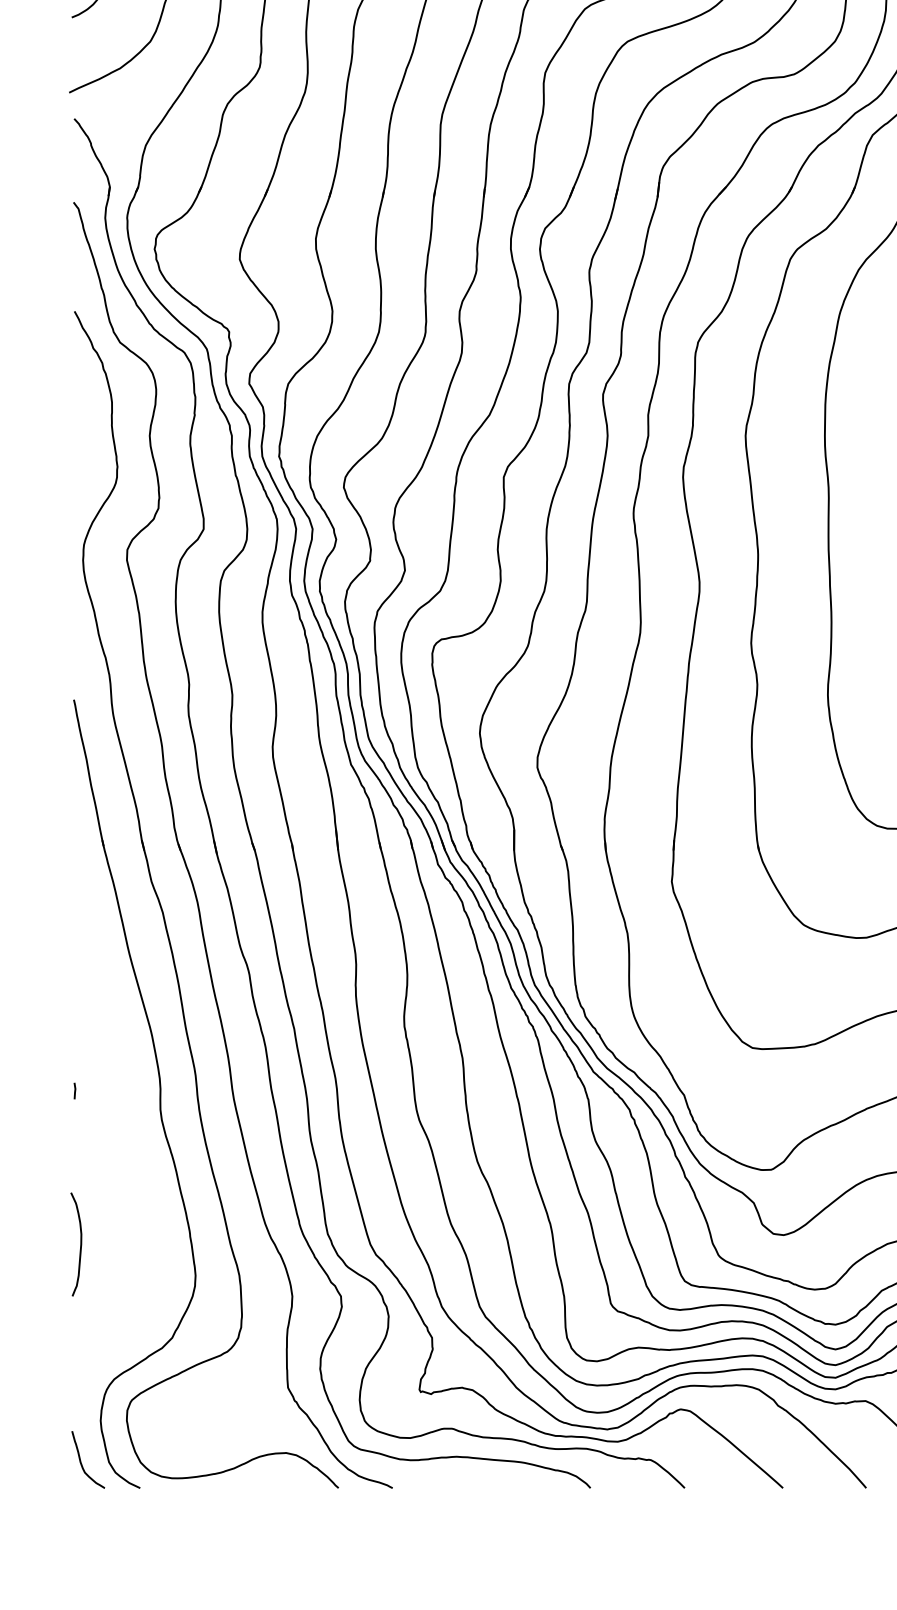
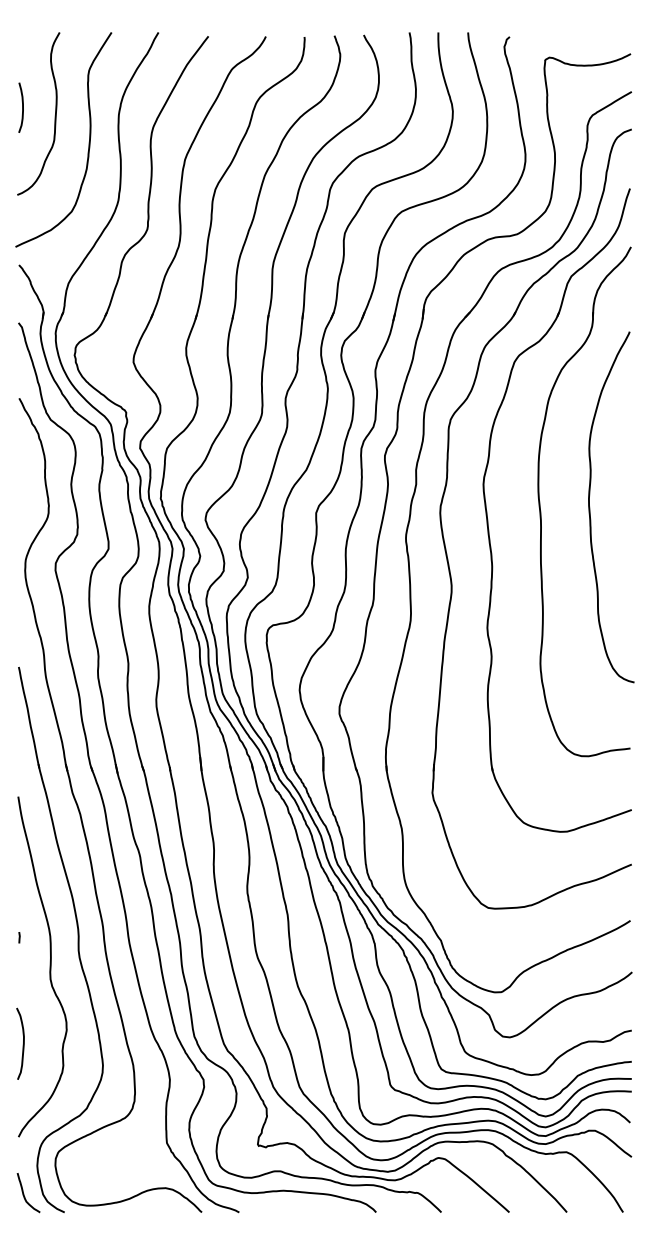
curve: (118, 1132) -> (49, 966), added

